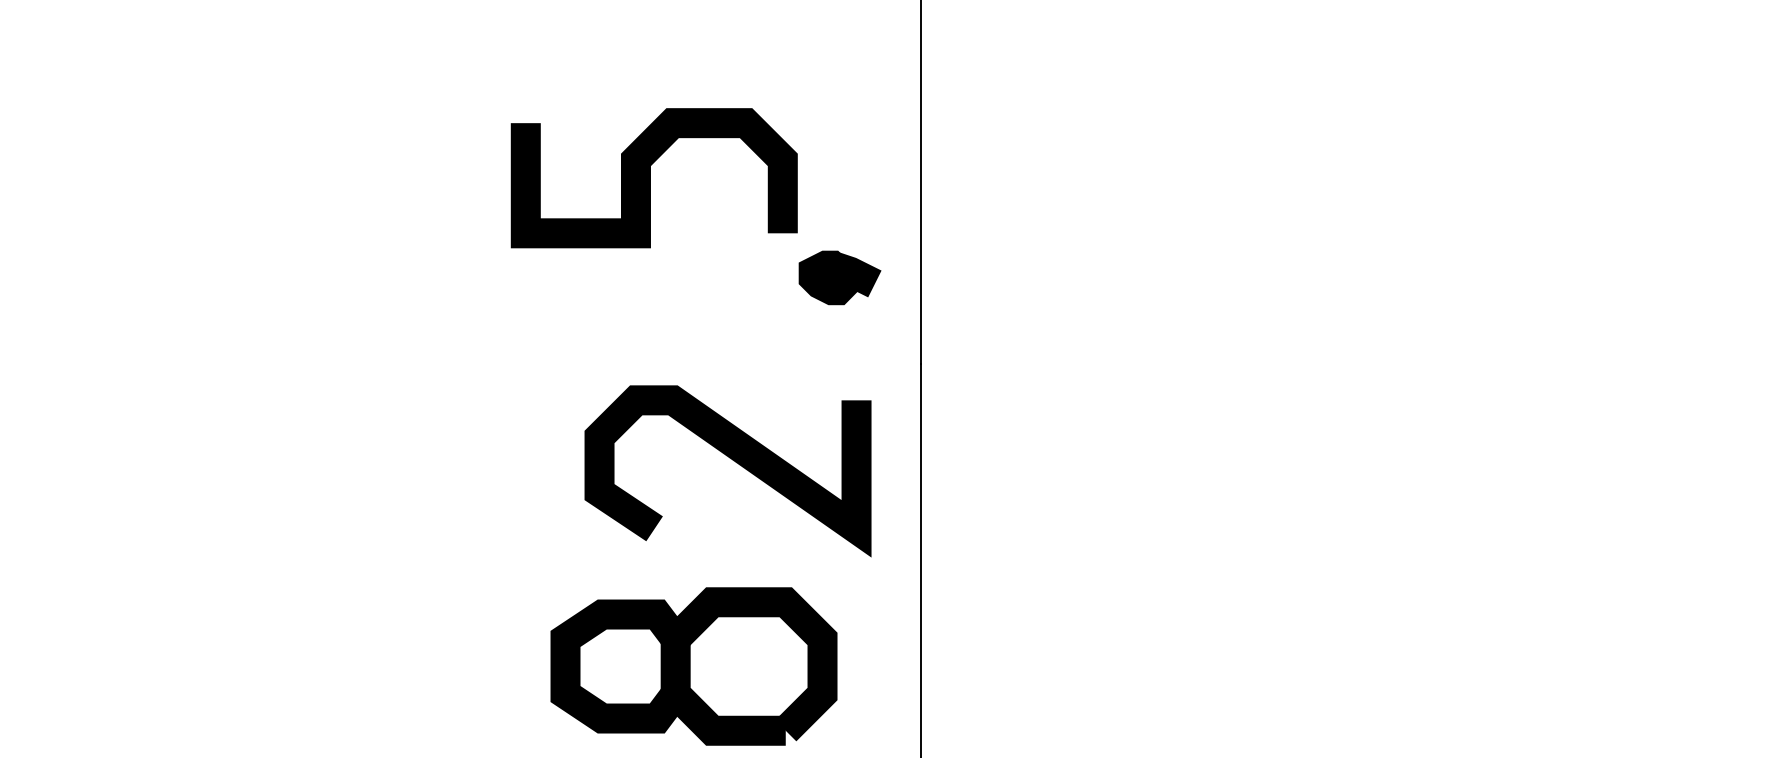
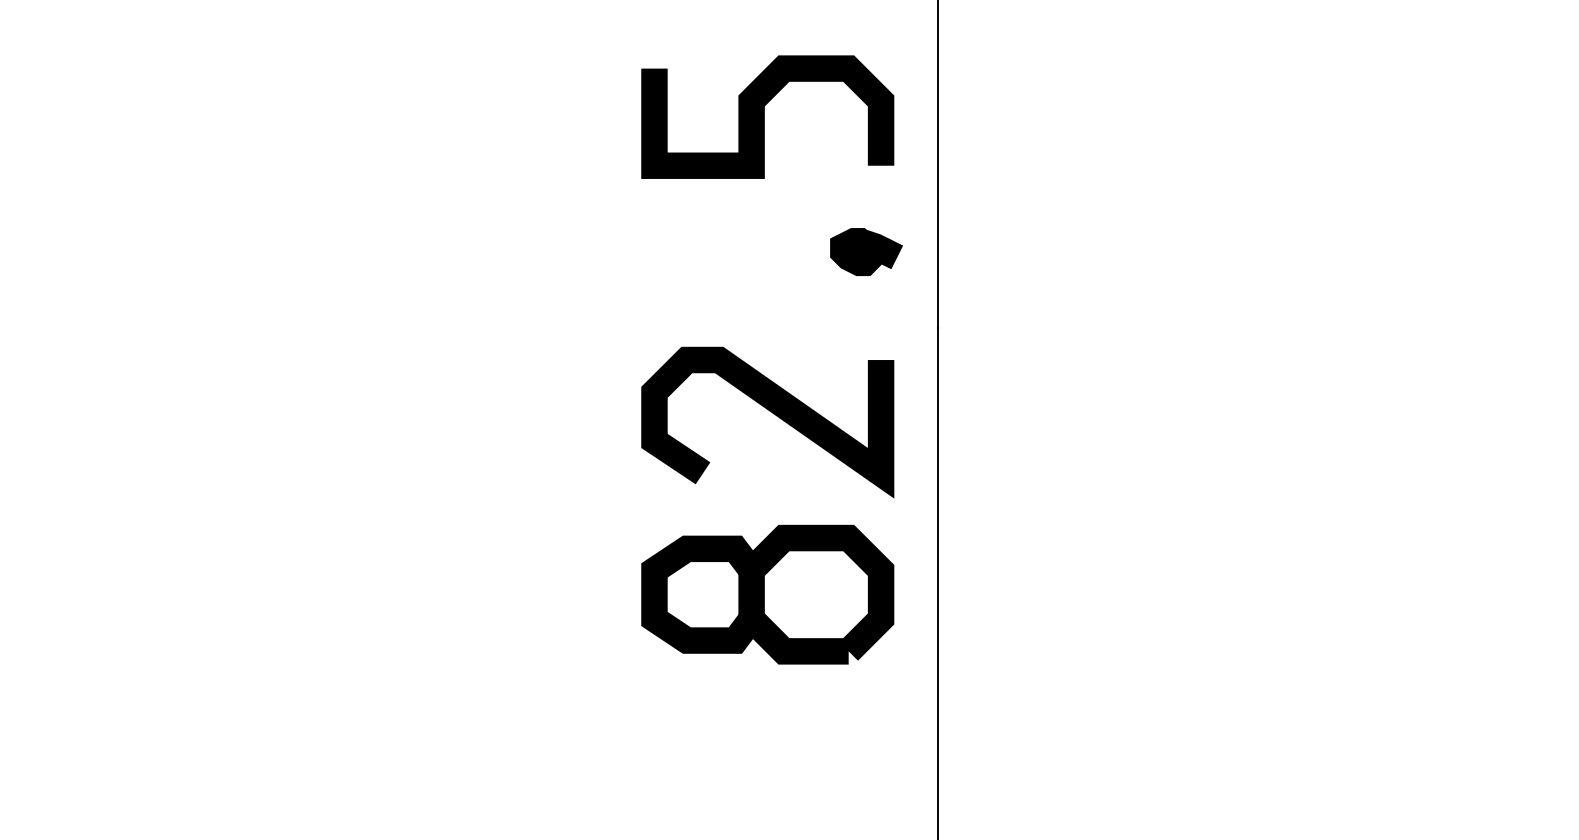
curve: (650, 177) -> (764, 116), moved
part: (693, 666) -> (767, 594), moved

